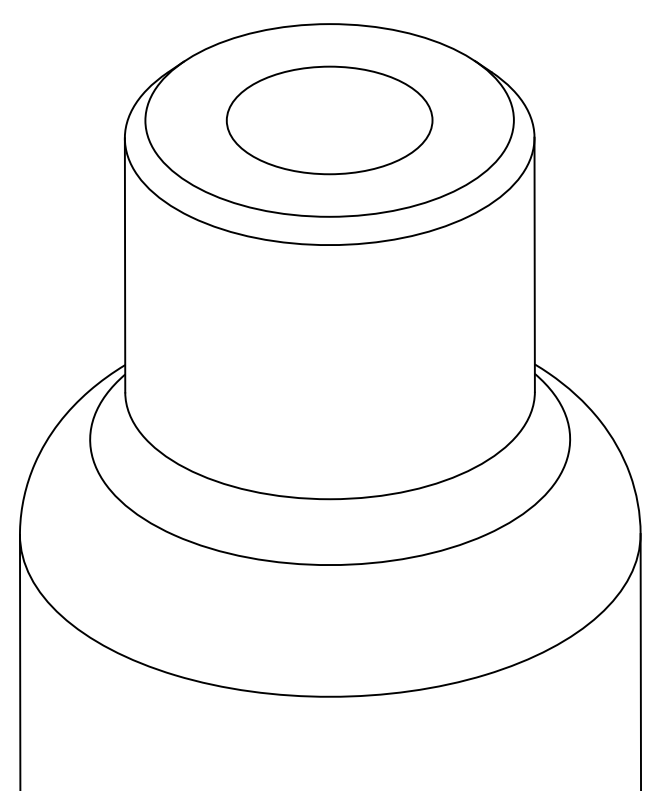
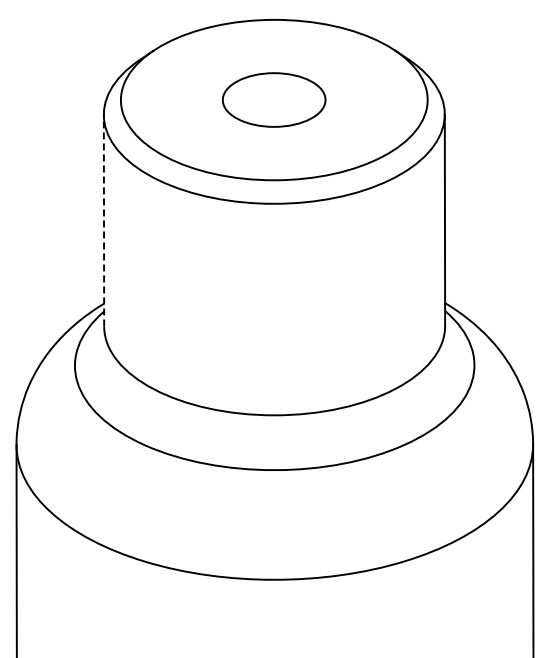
part: (328, 119) -> (273, 99), size x0.6
line: (125, 265) -> (104, 220), solid -> dashed

